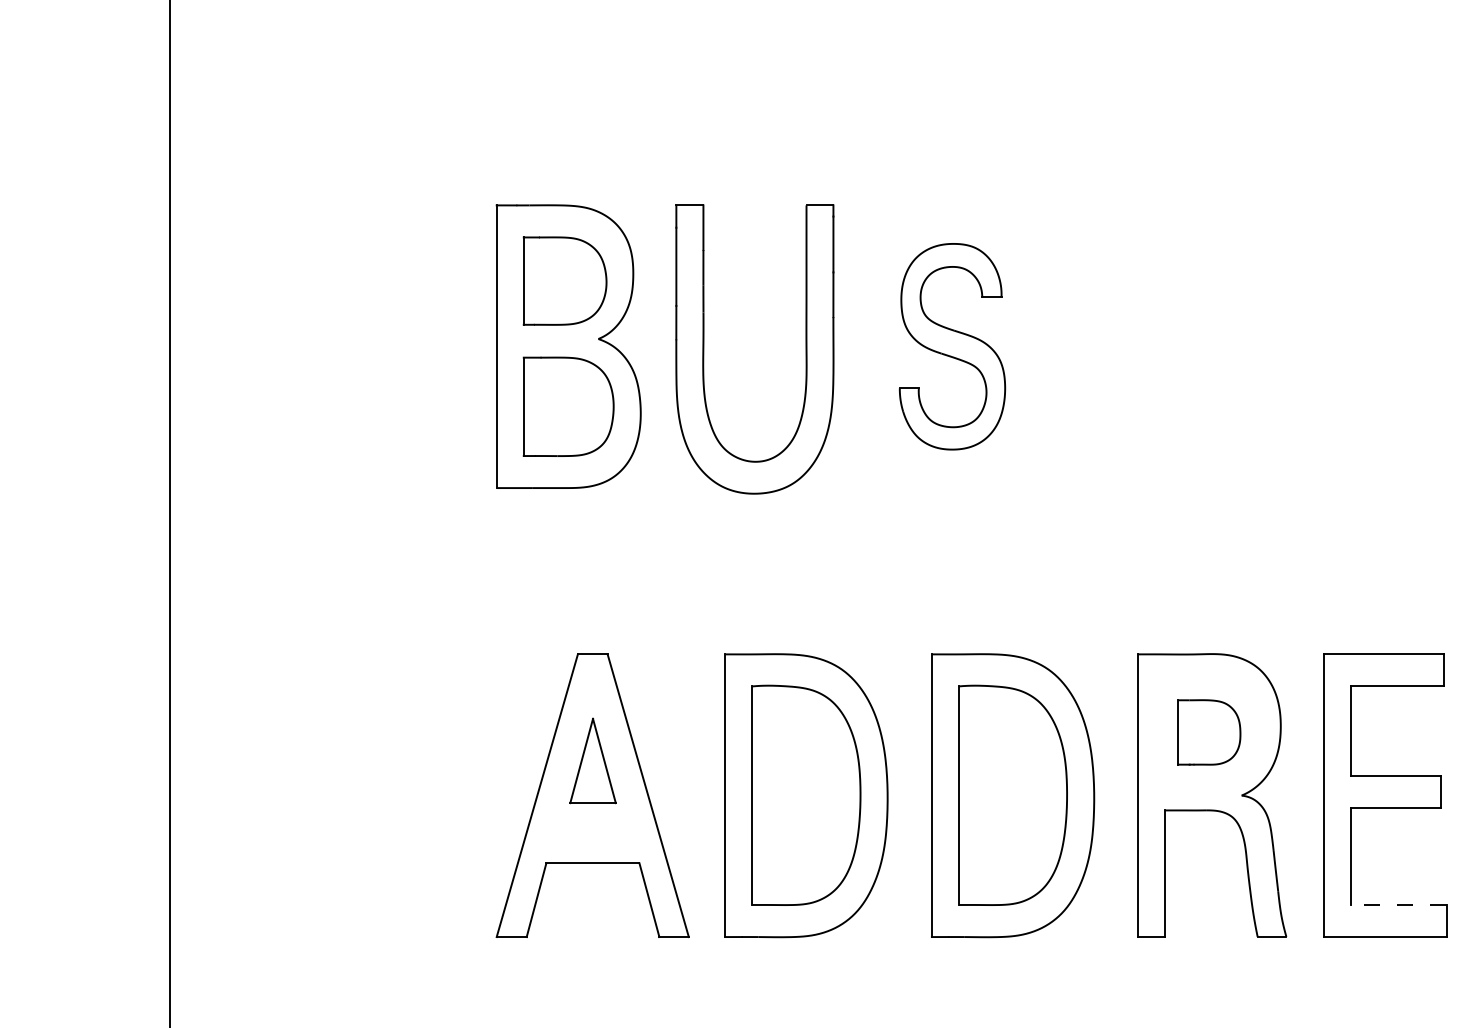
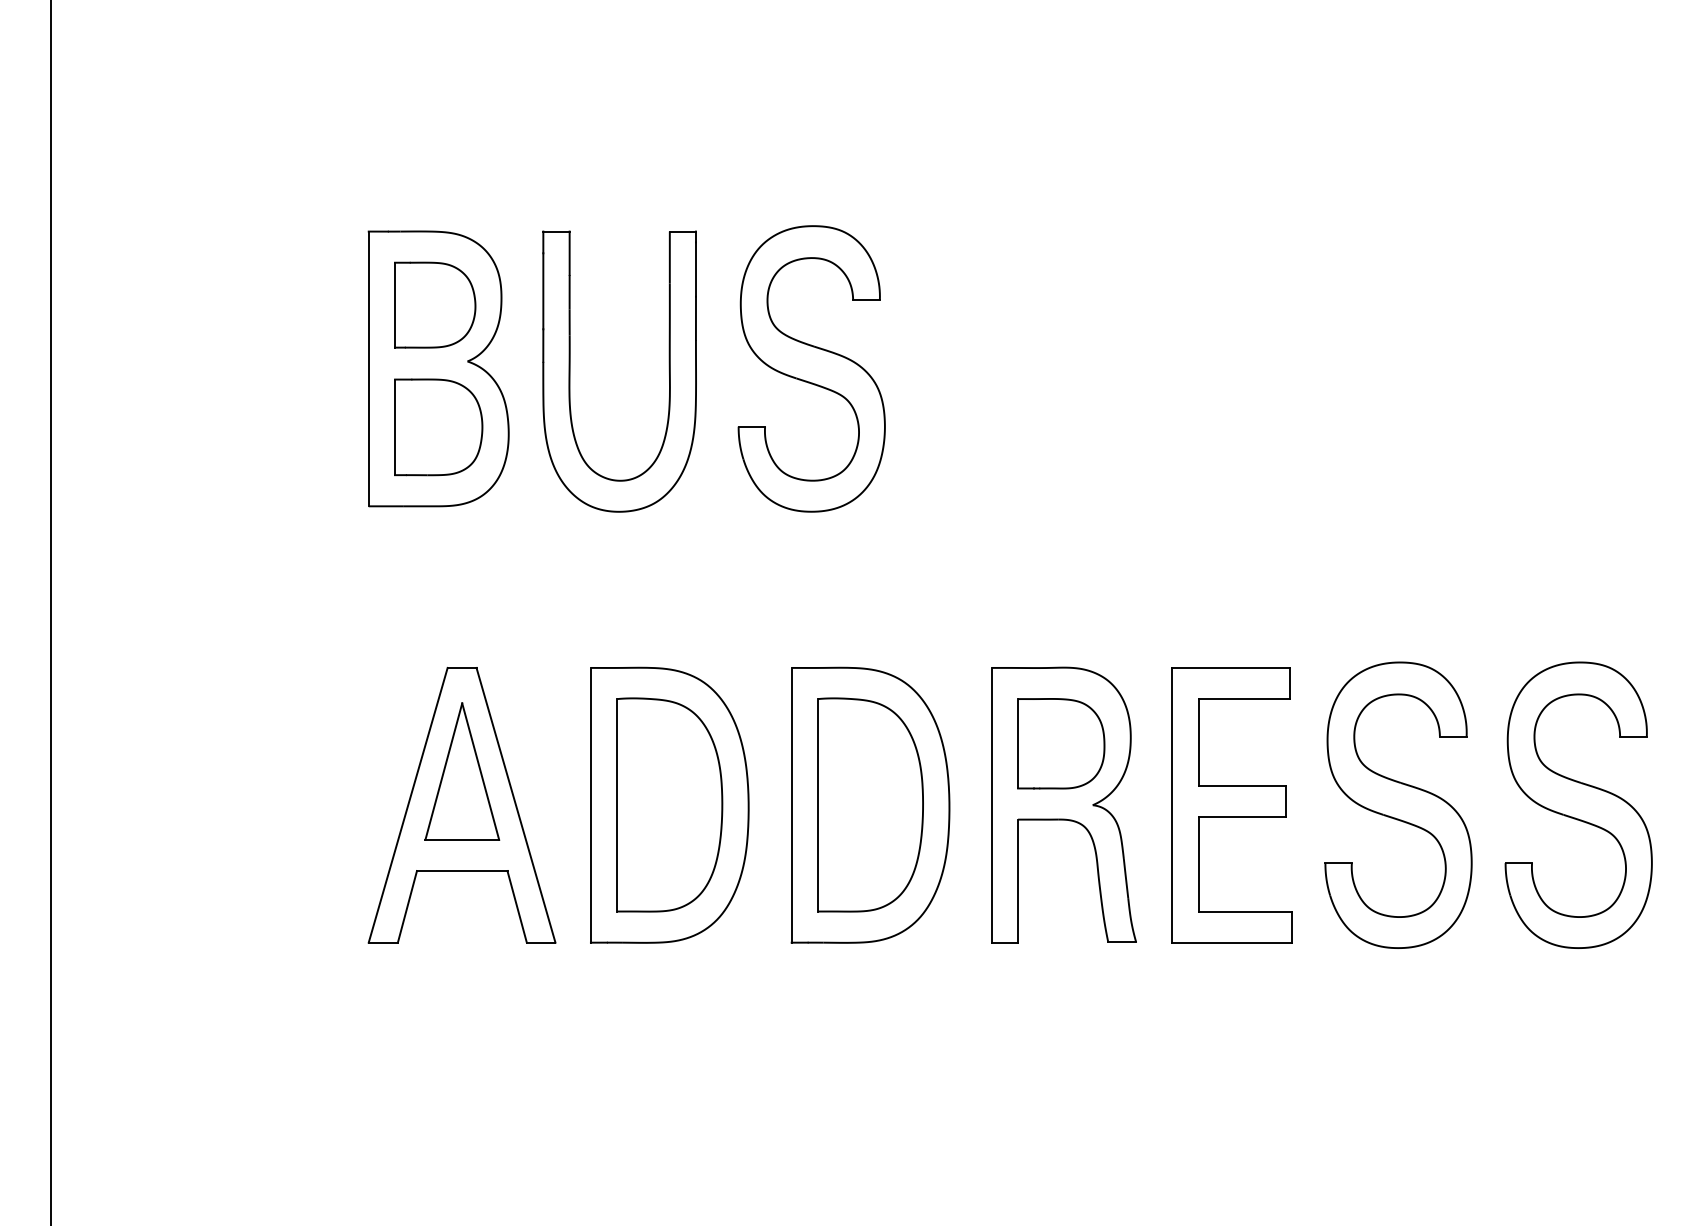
part: (952, 346) -> (811, 368), size x1.43
part: (1209, 732) -> (1061, 743), size x1.43
part: (593, 760) -> (462, 771), size x1.67
line: (1398, 904) -> (1245, 911), dashed -> solid

